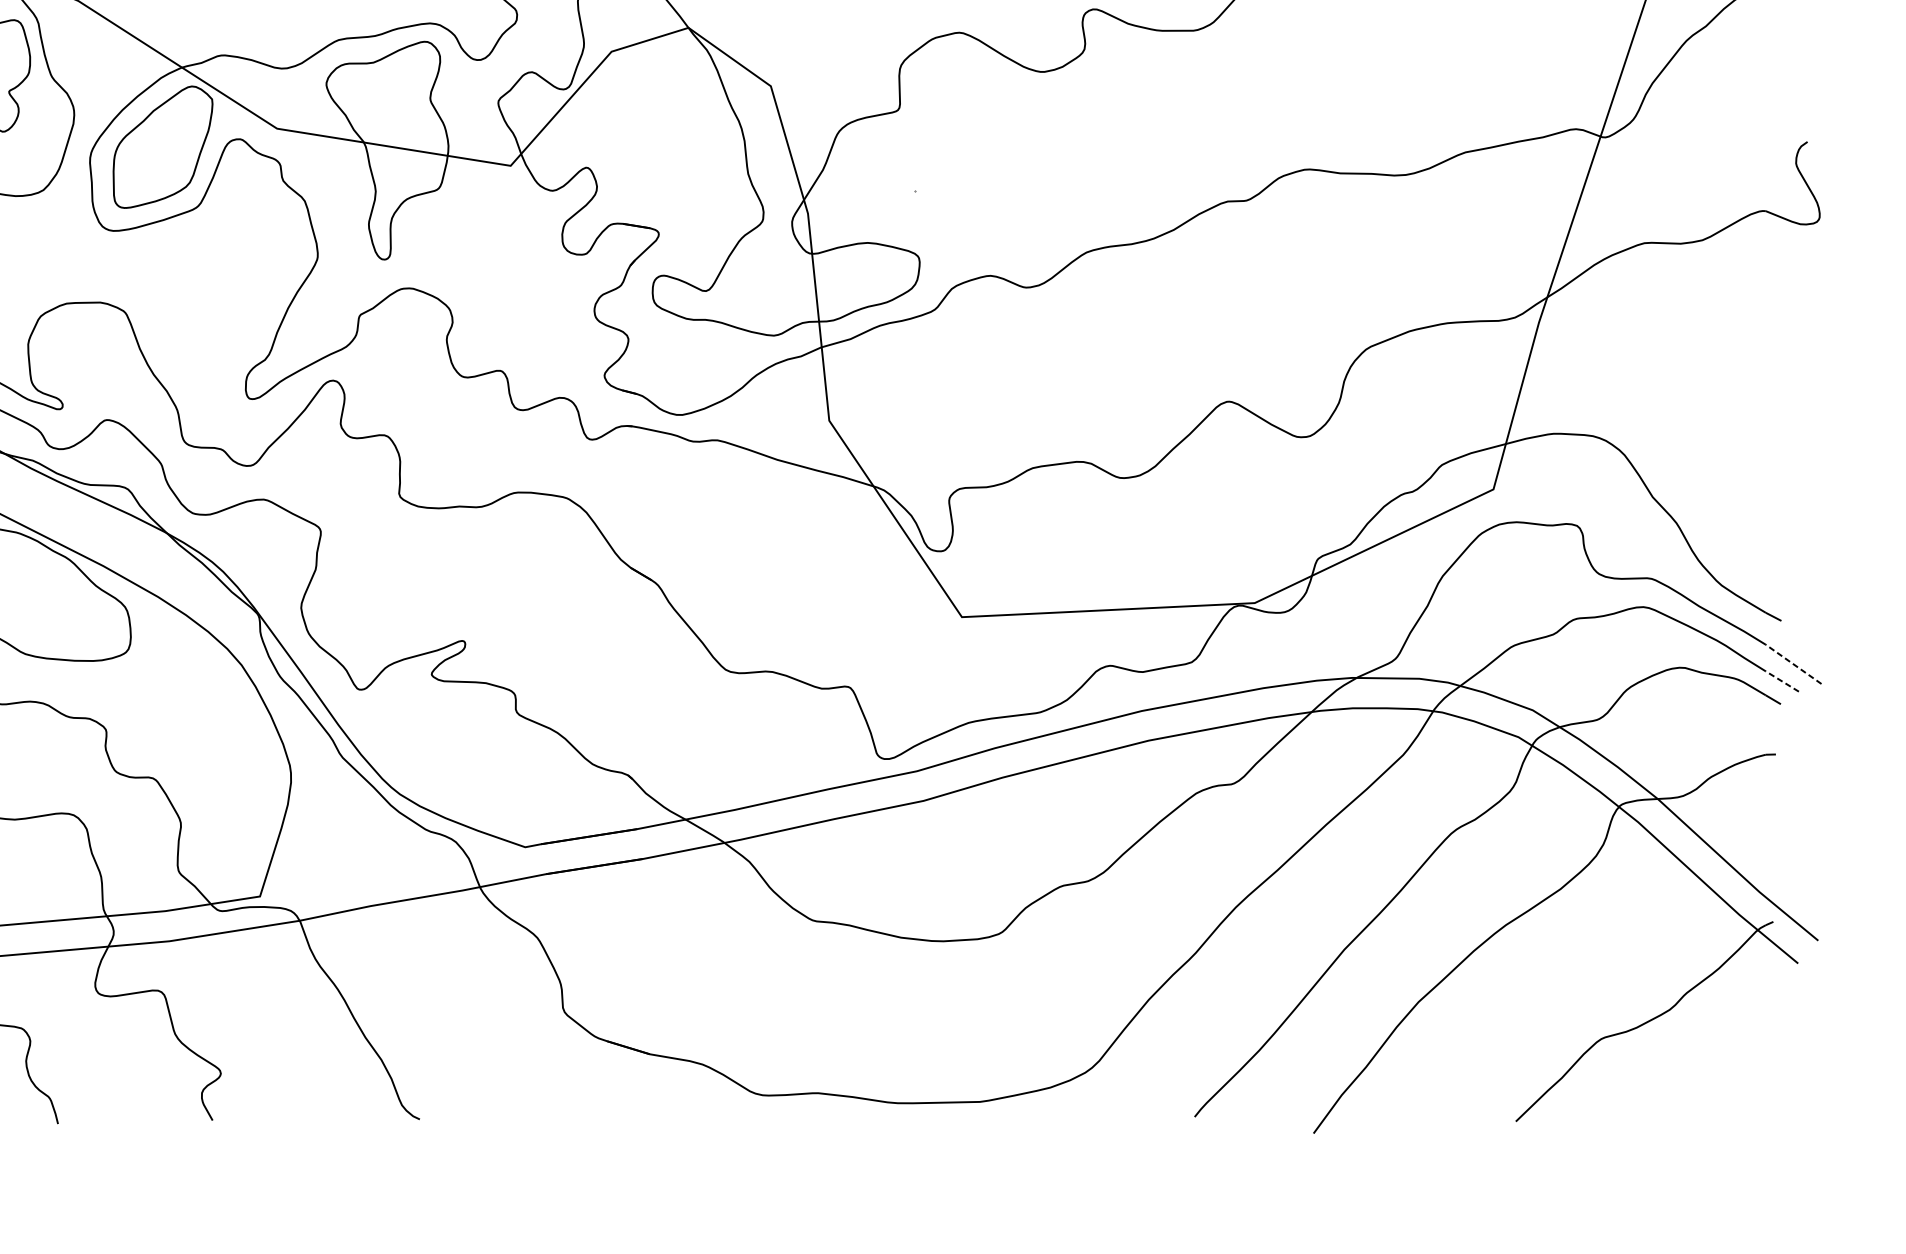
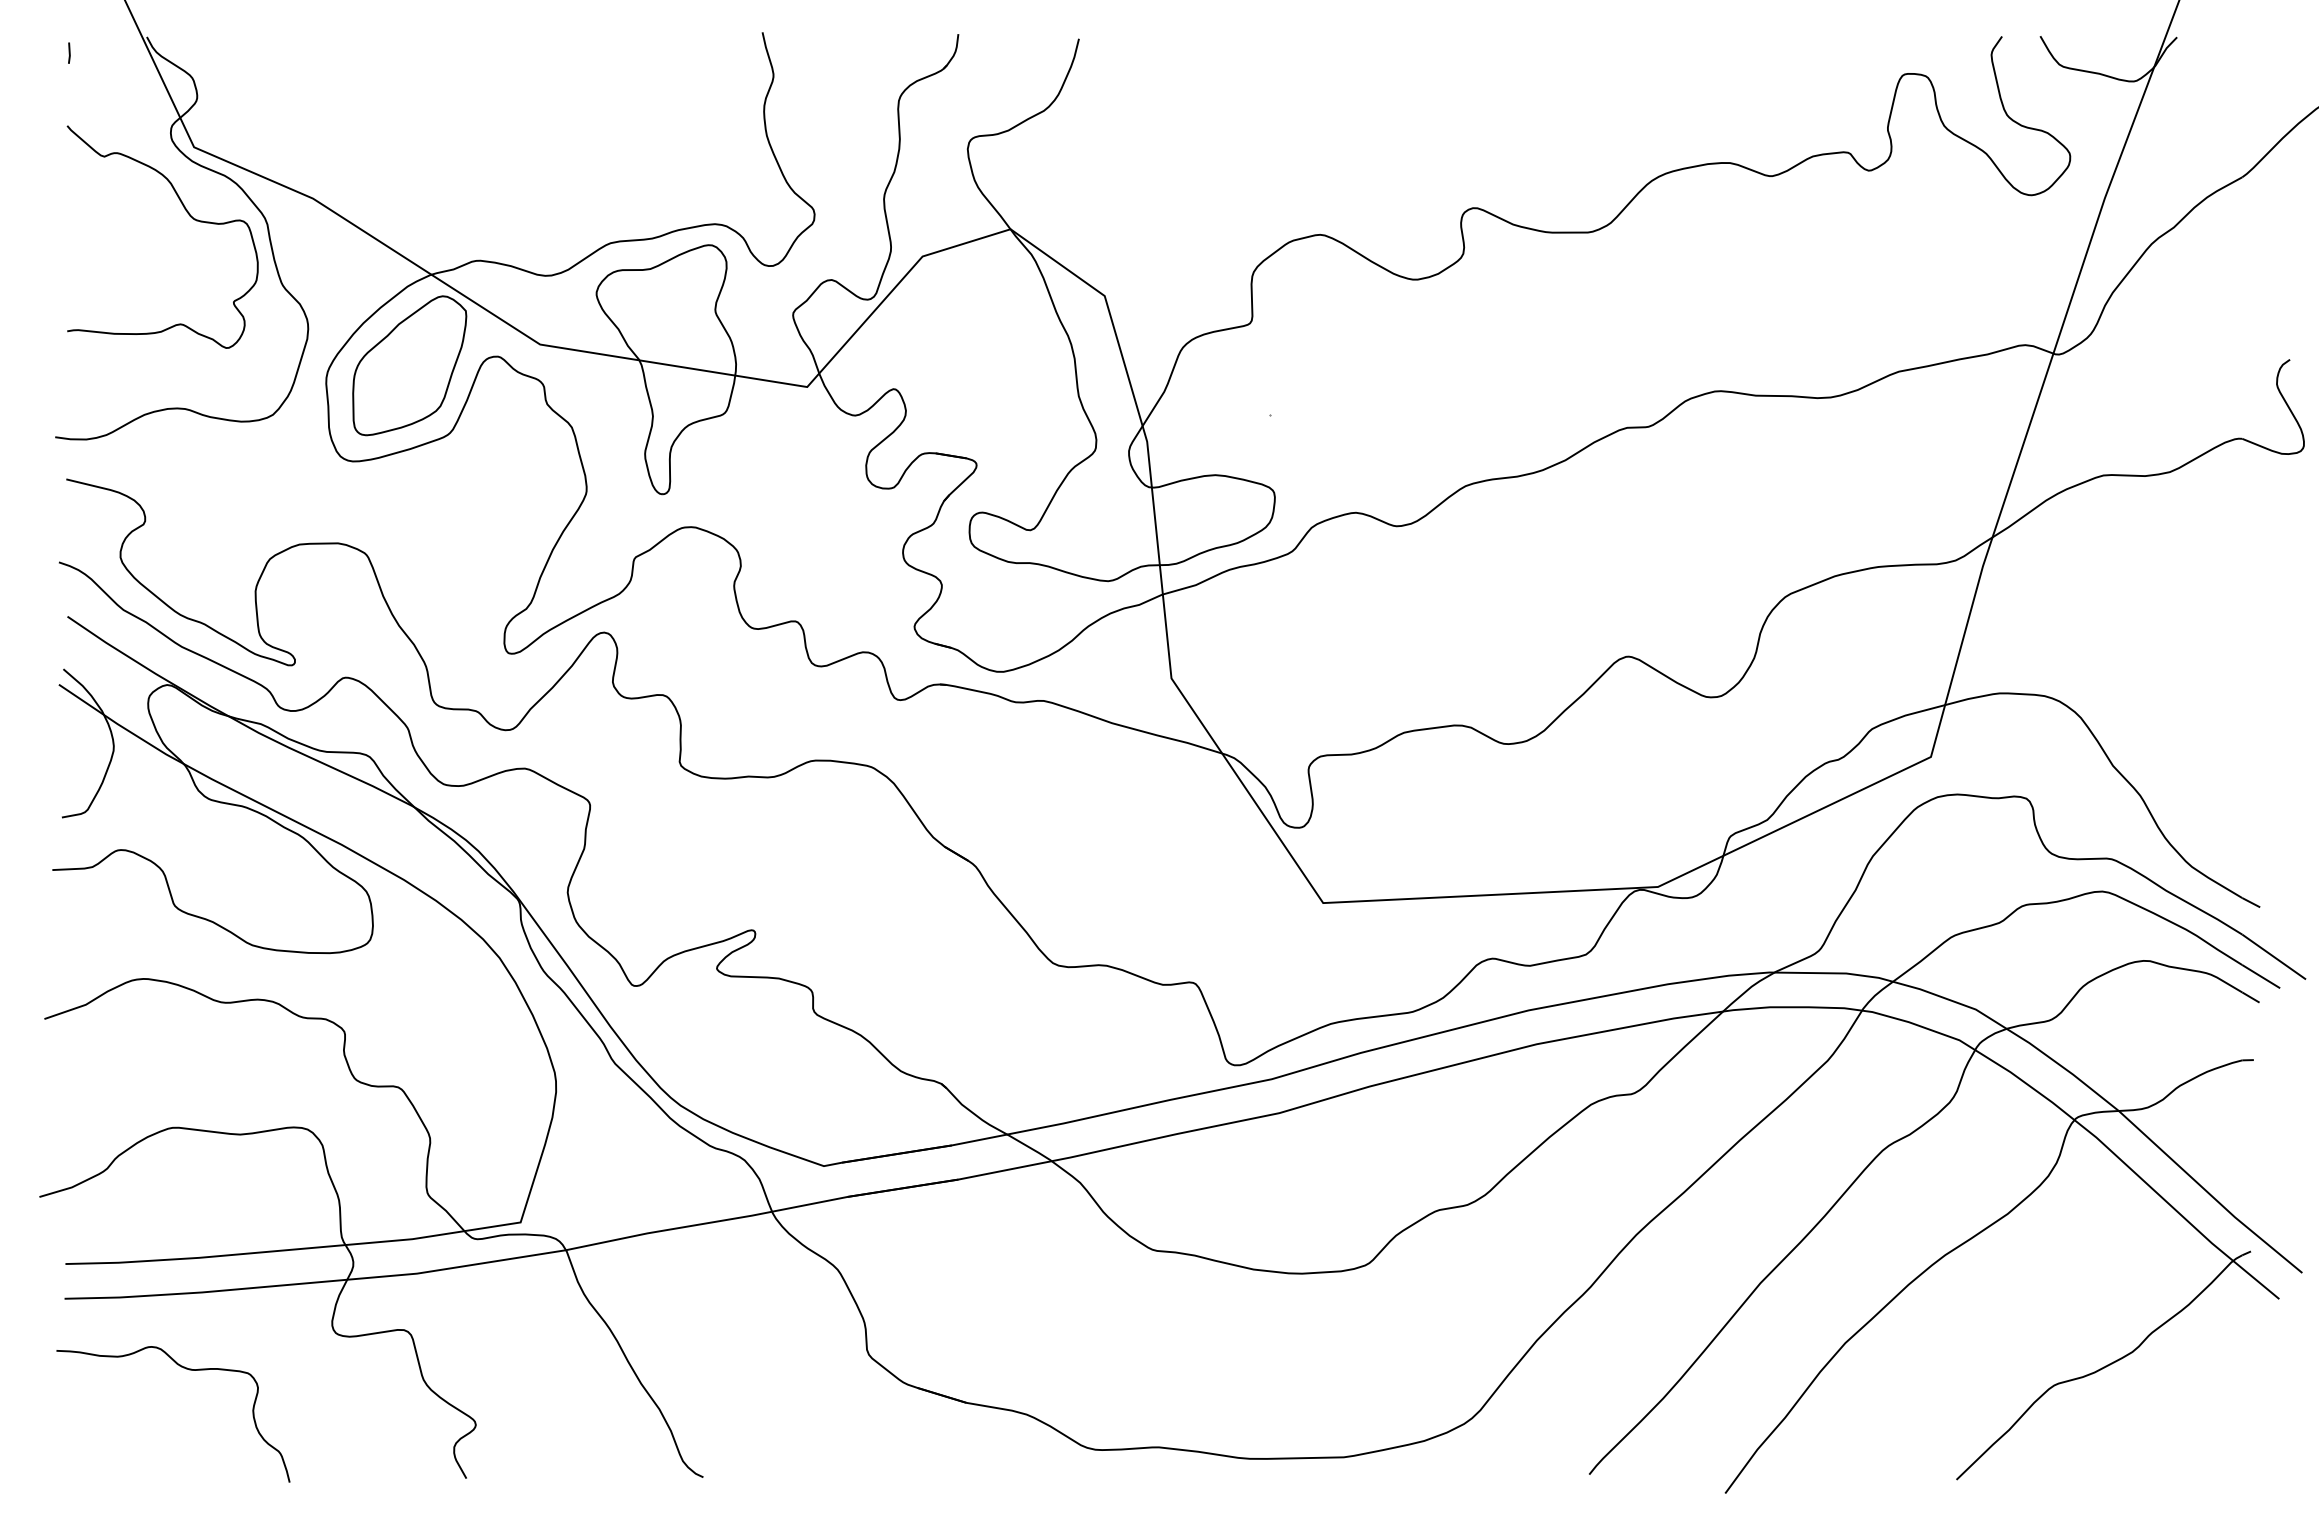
line: (1793, 664) -> (2274, 957), dashed -> solid
line: (1781, 681) -> (2260, 976), dashed -> solid

